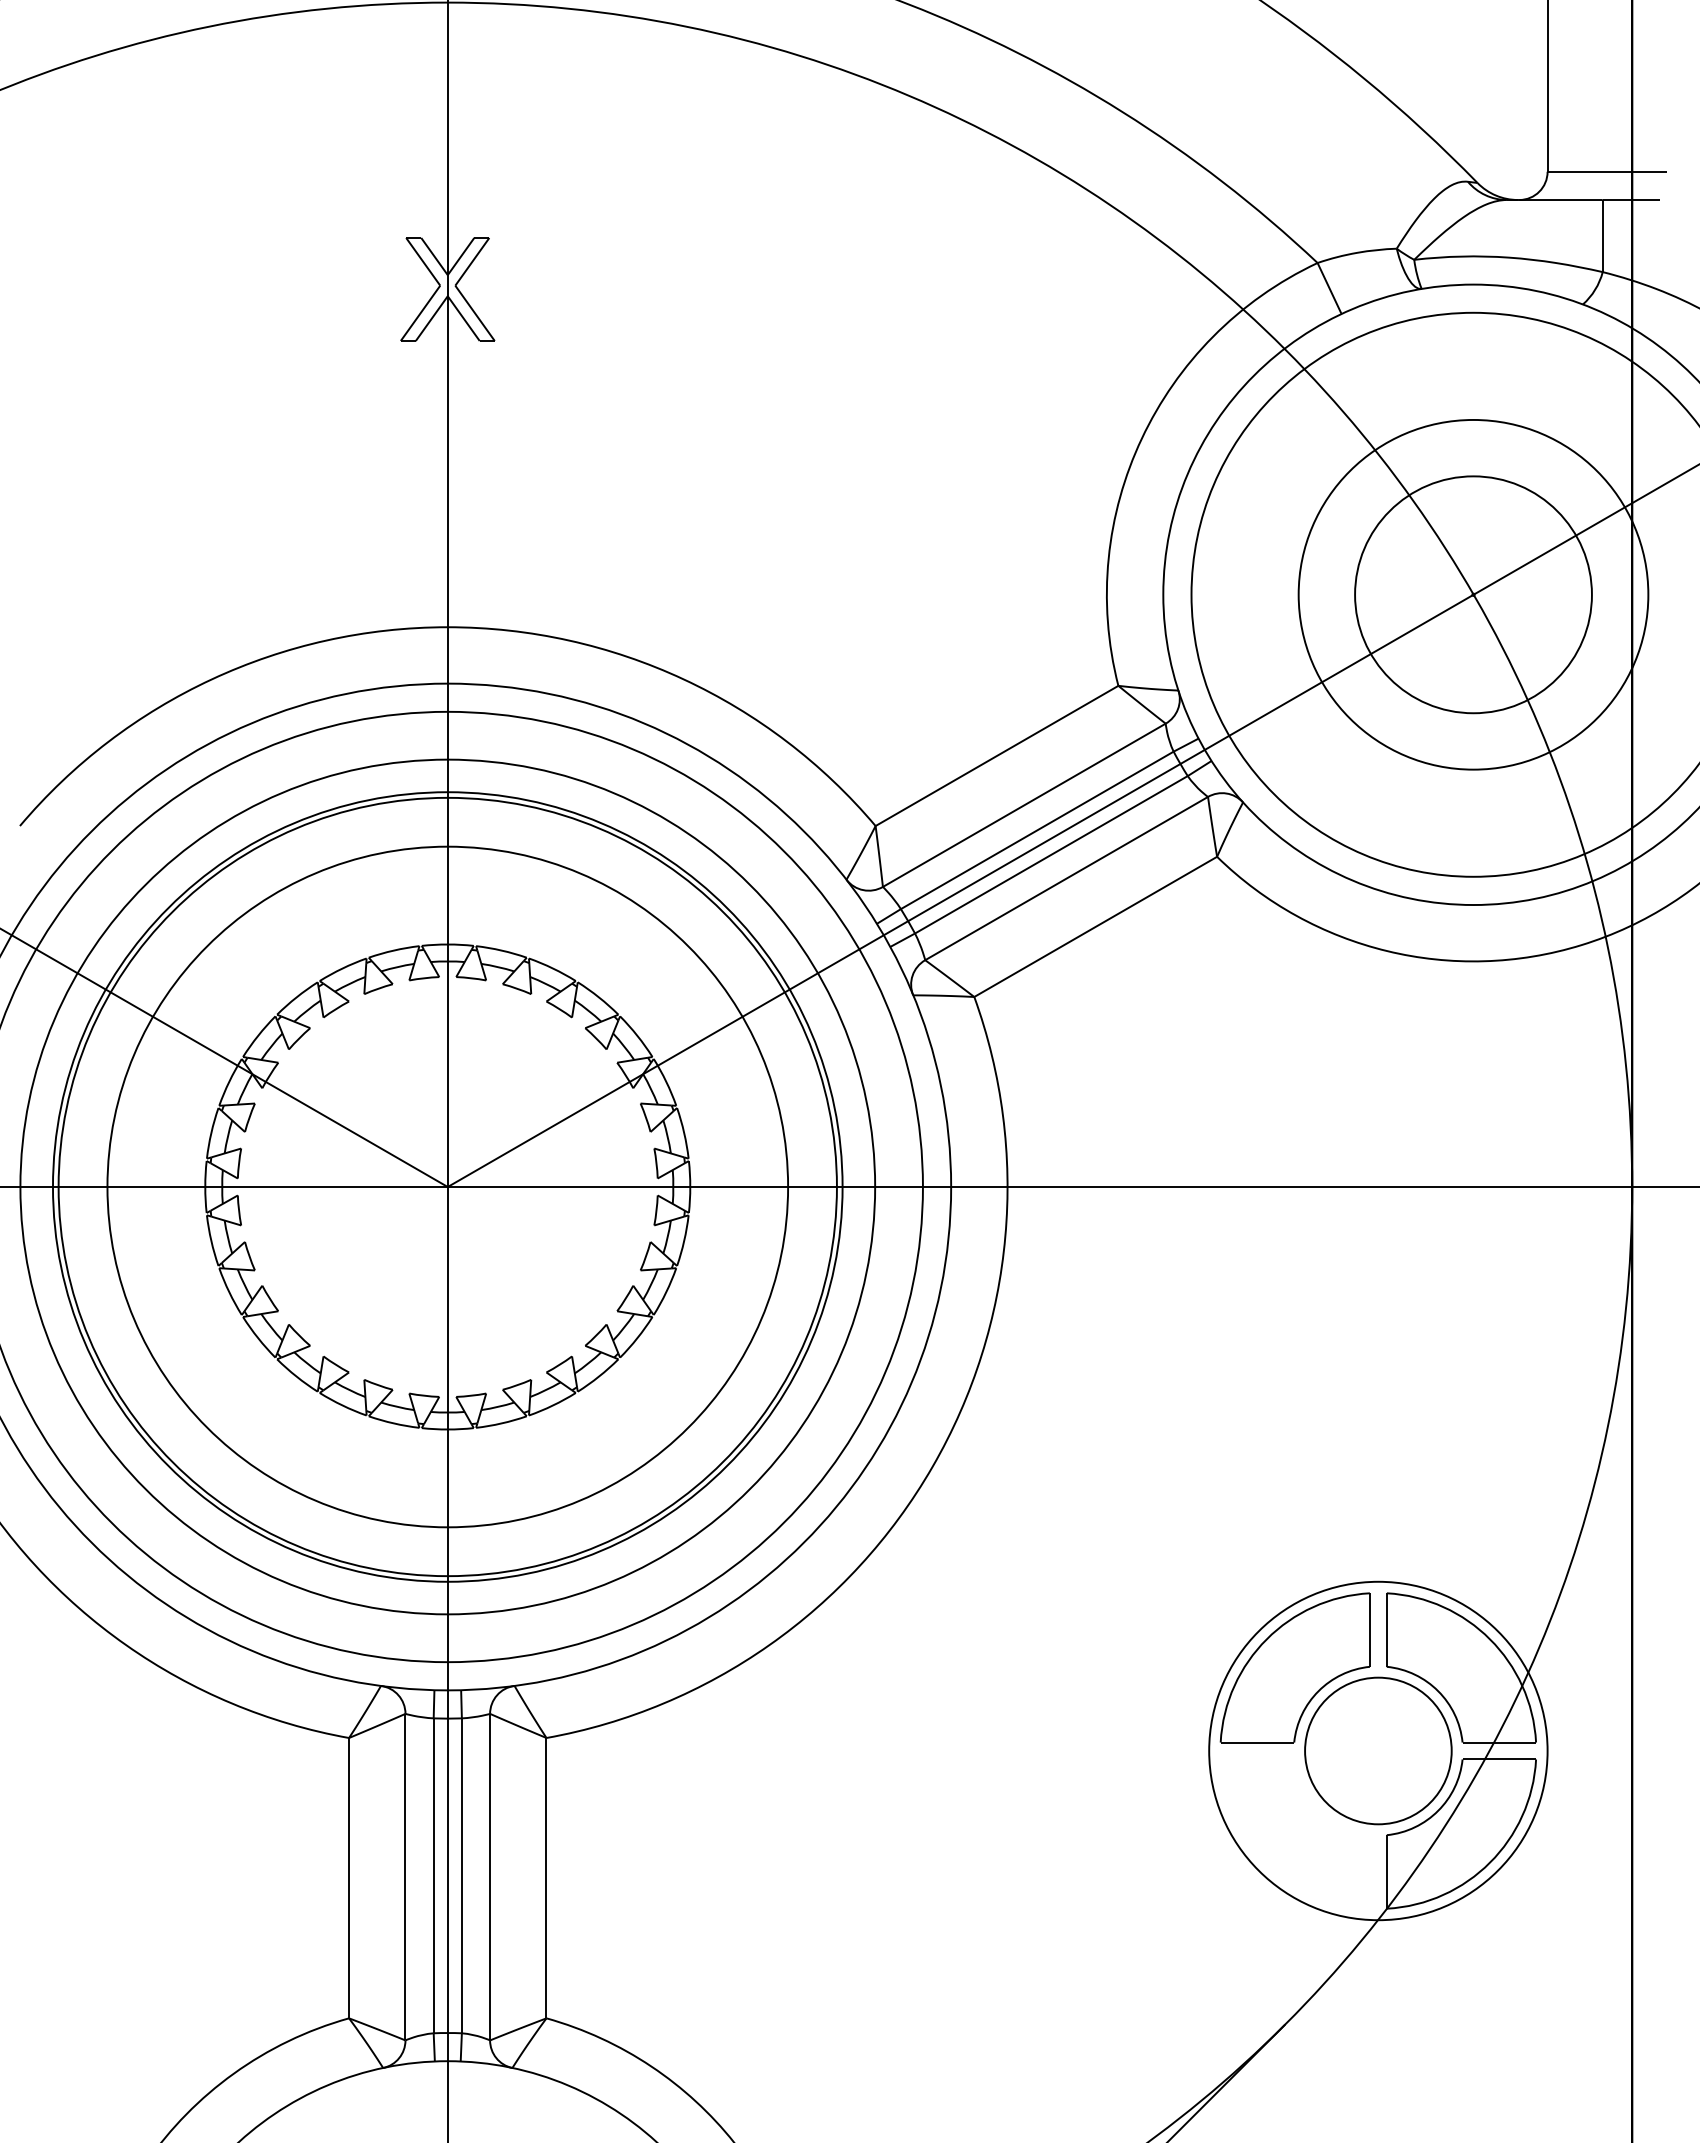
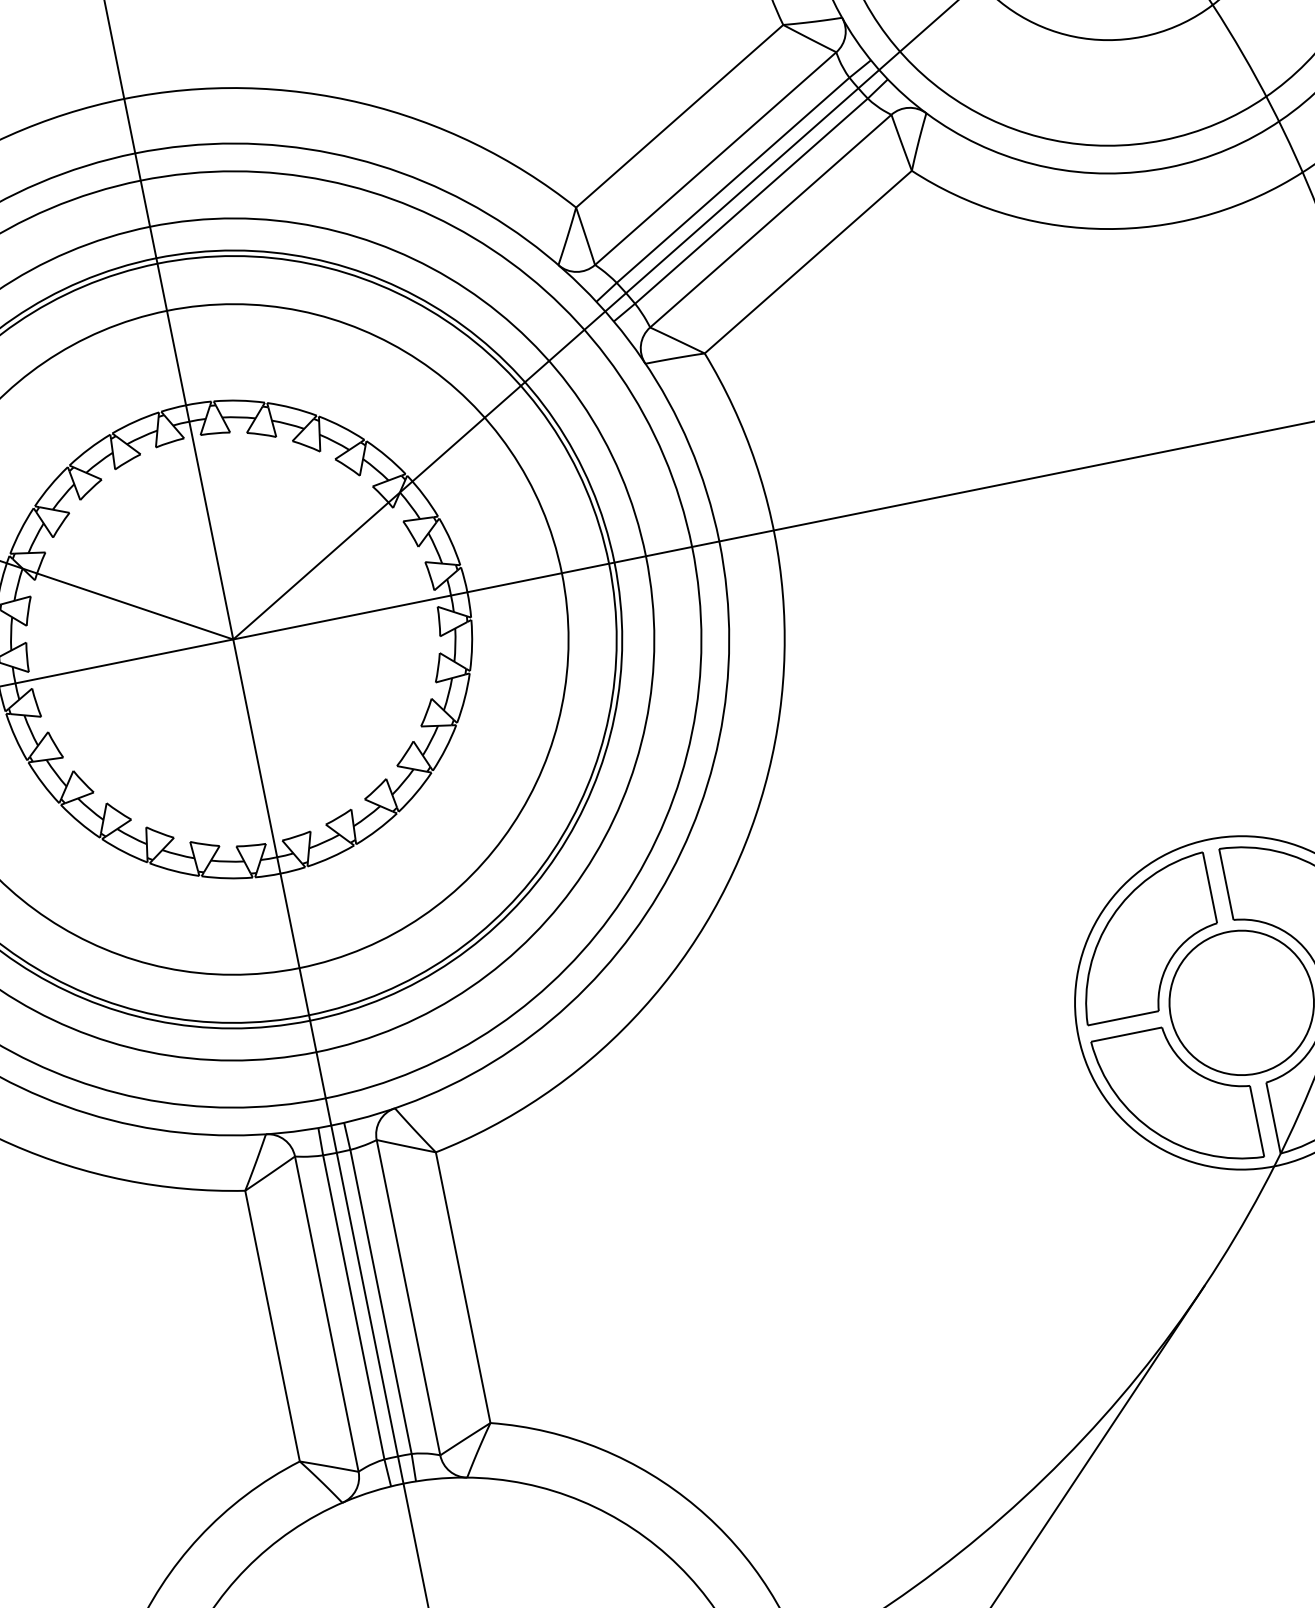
part: (1294, 1833) -> (1176, 1098), added

